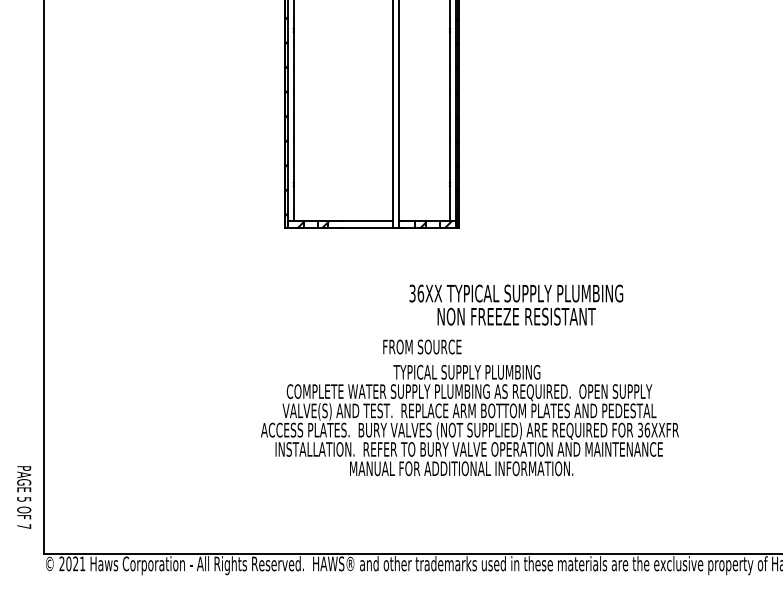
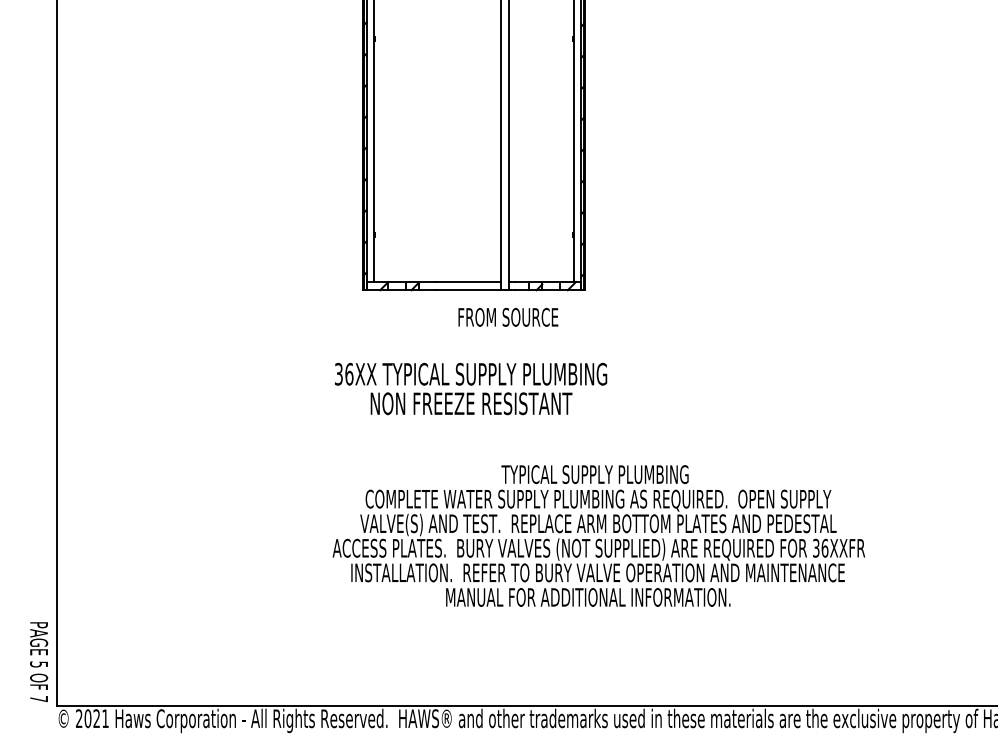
text: (516, 304) -> (471, 388), moved
text: (422, 346) -> (508, 316), moved
text: (24, 497) -> (39, 662), moved

